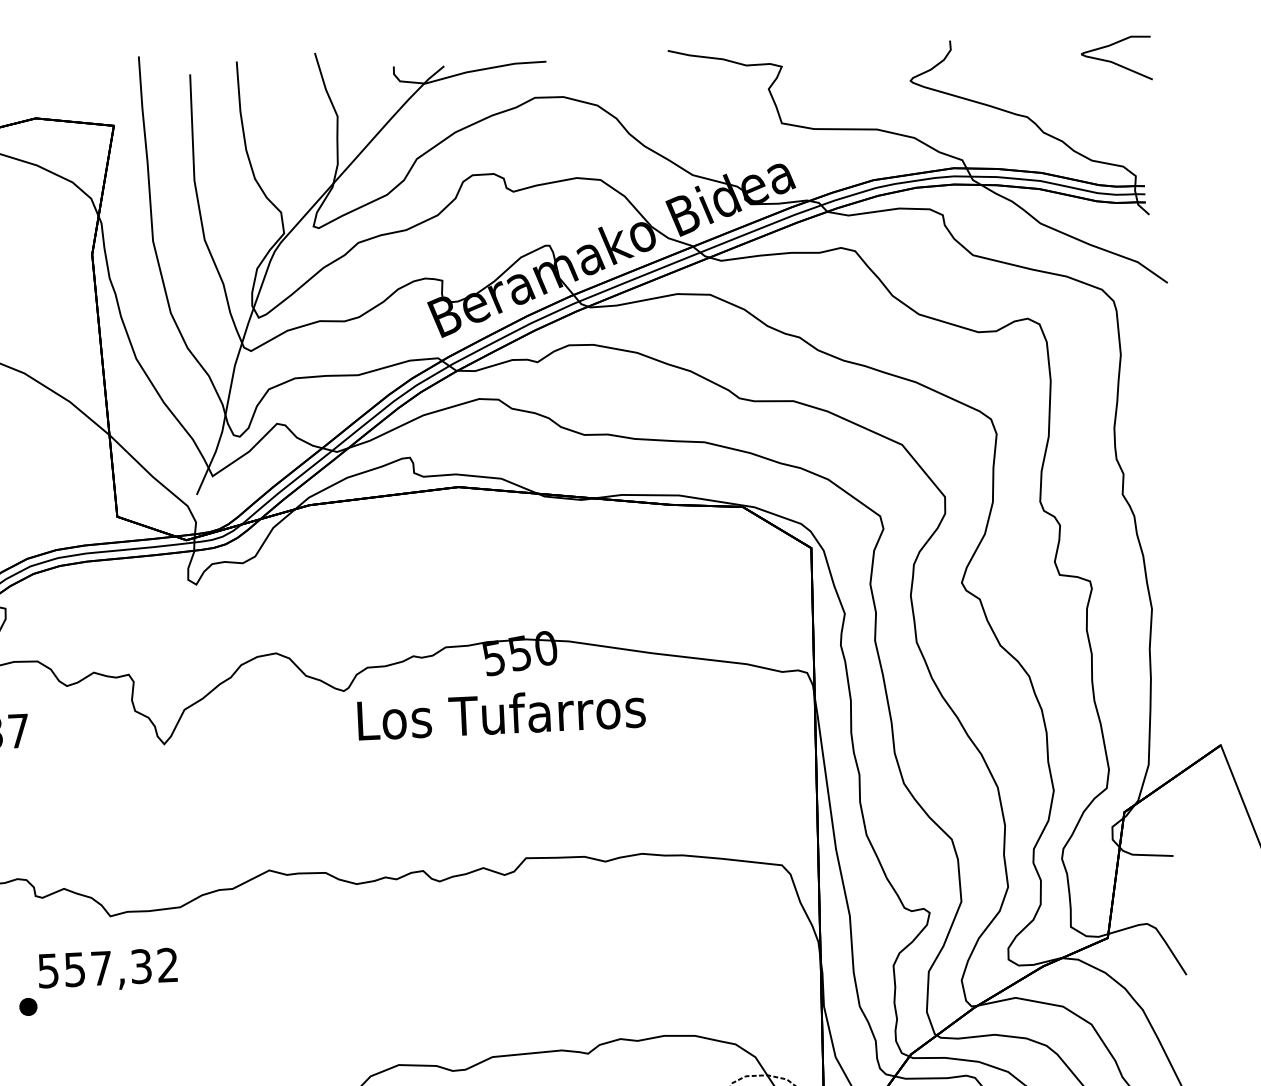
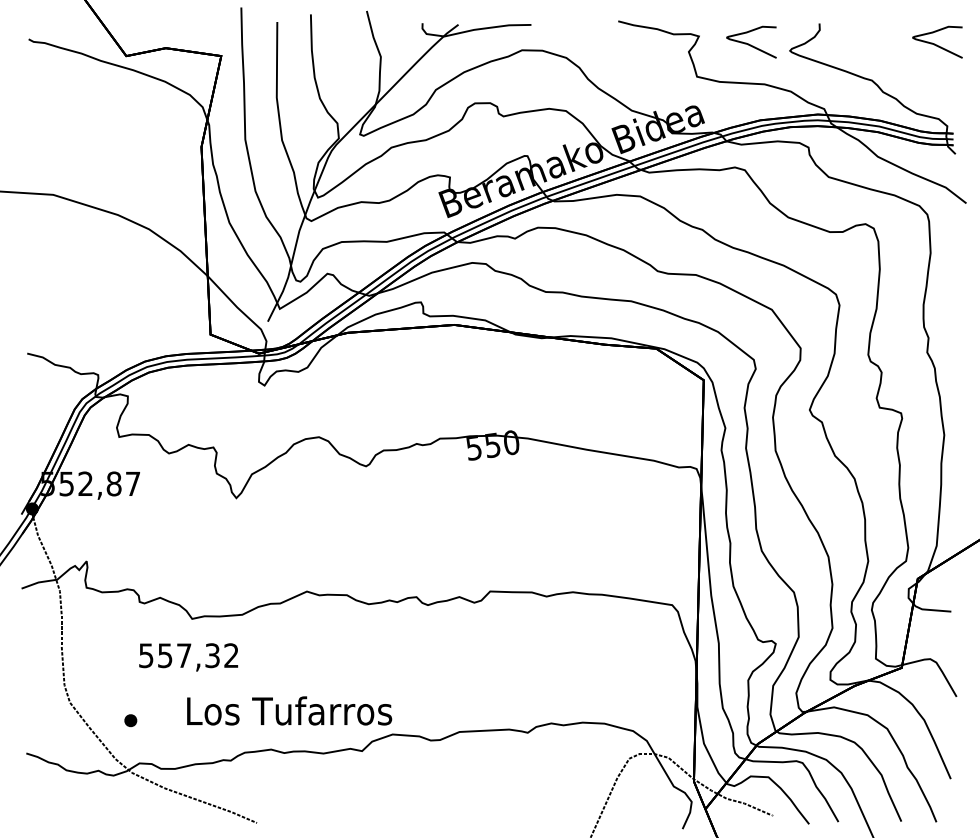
curve: (856, 74) -> (751, 44), added
text: (501, 713) -> (289, 710), moved
part: (27, 1006) -> (130, 720), moved

